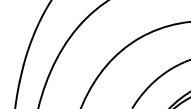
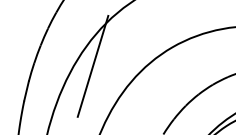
line: (75, 53) -> (93, 66), added

